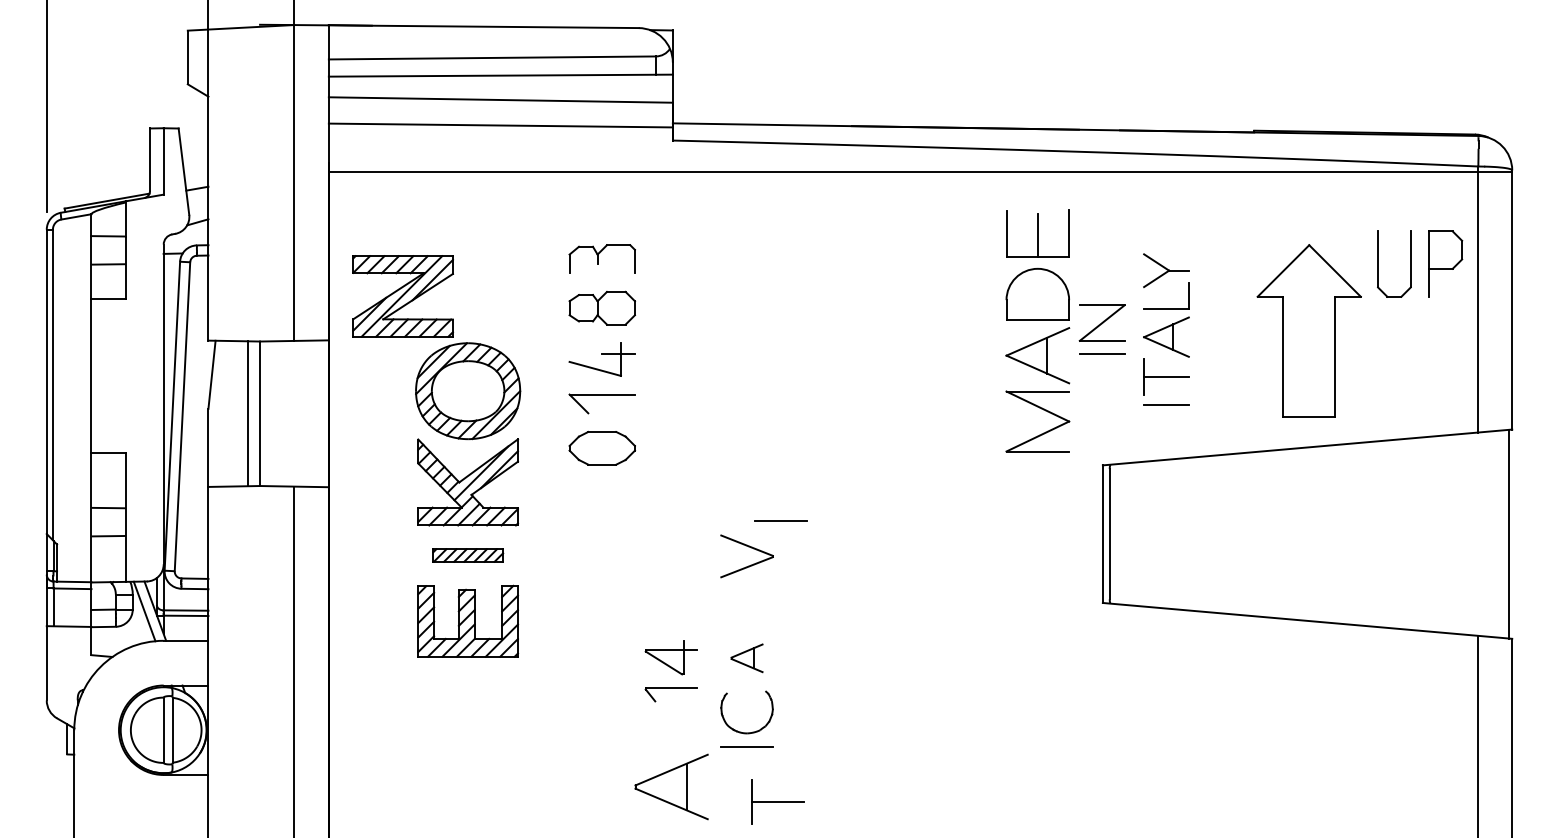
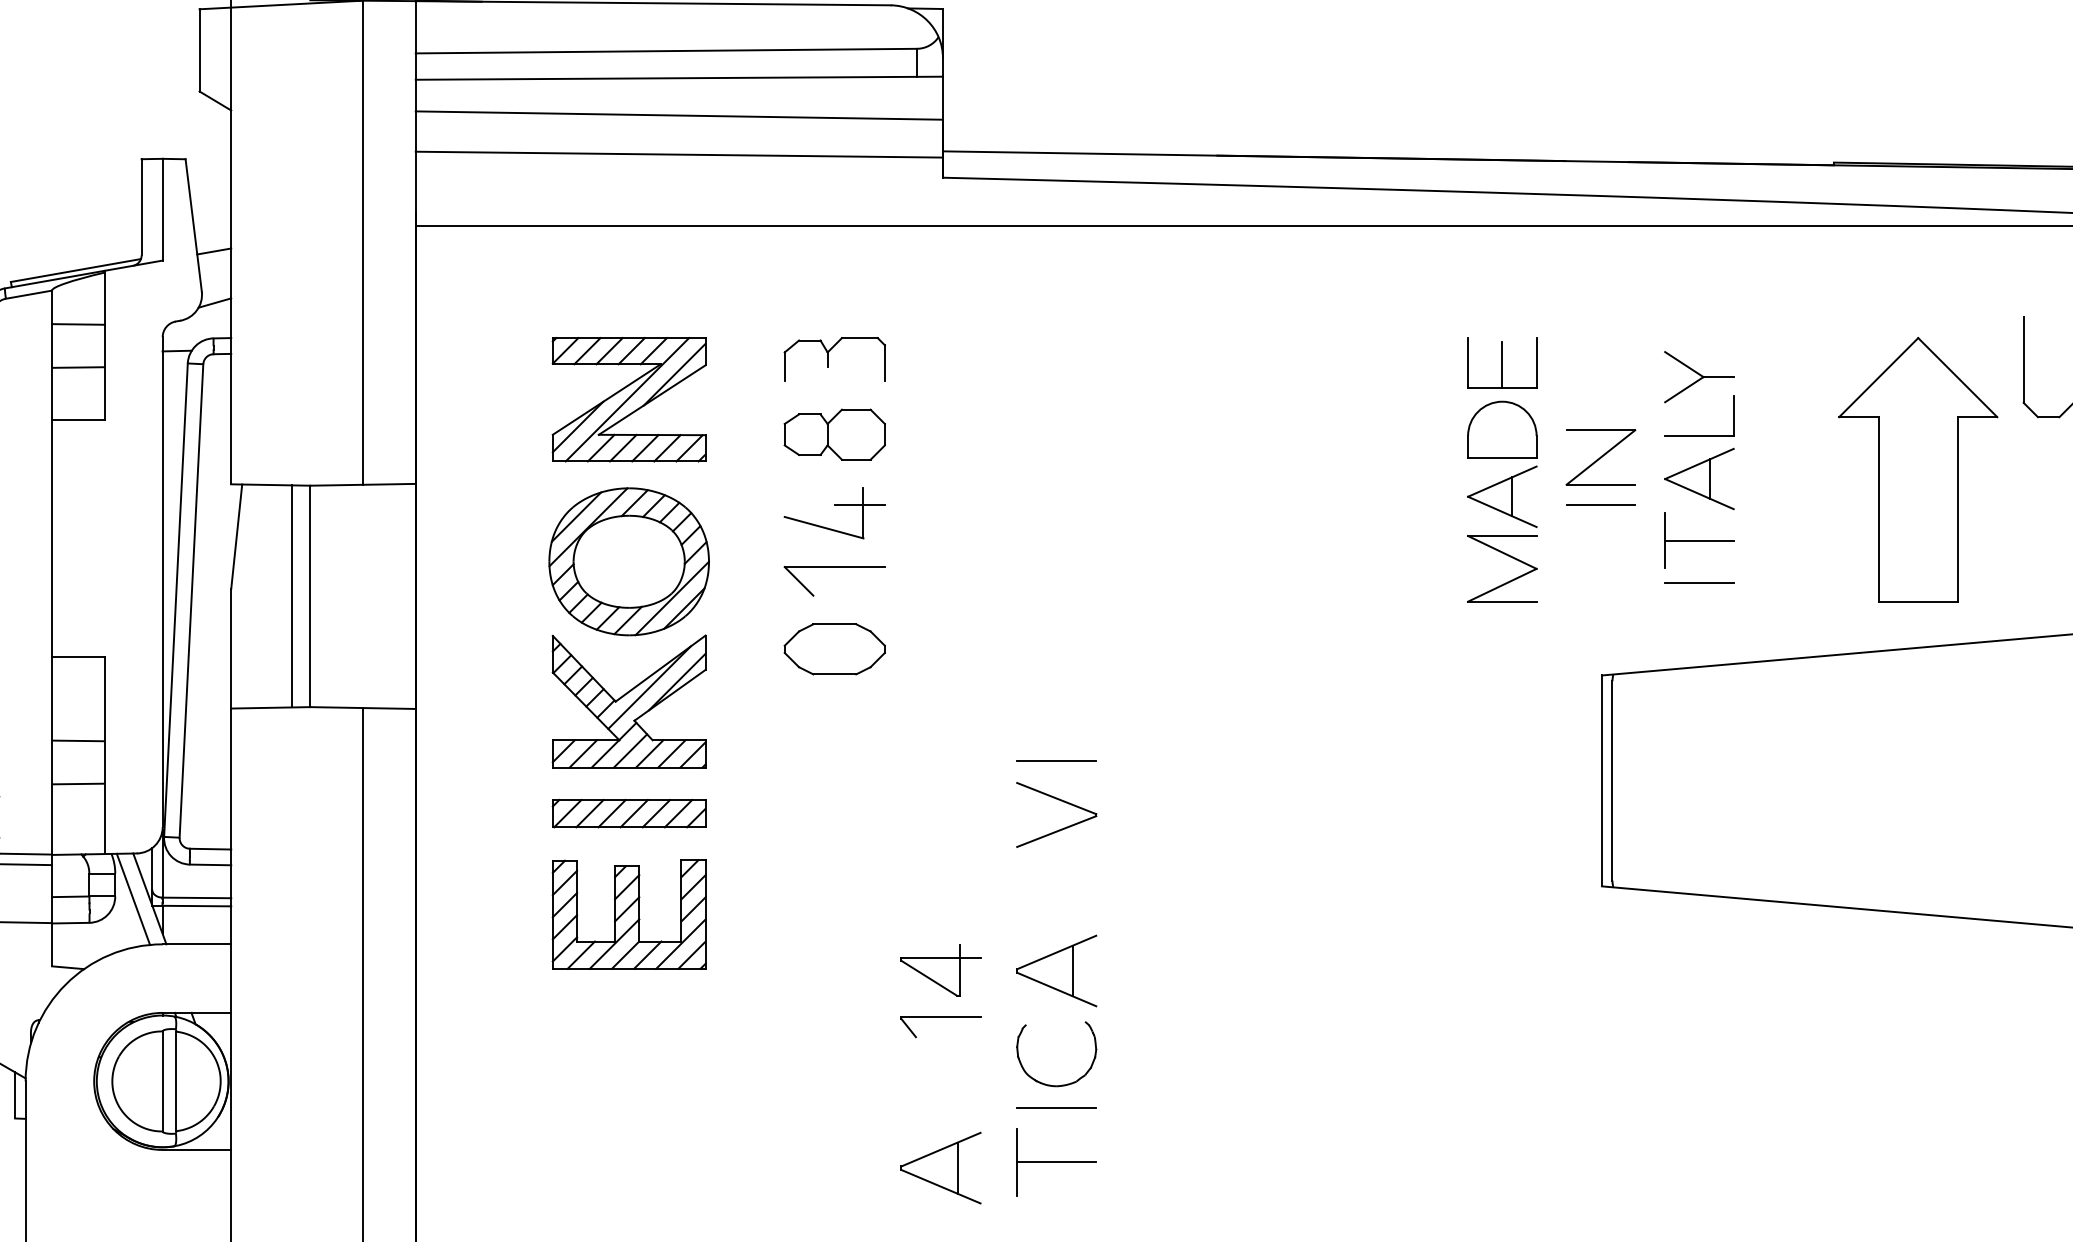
part: (402, 296) -> (628, 399), moved
part: (1037, 331) -> (1501, 470), size x0.71
line: (780, 520) -> (1055, 759), moved
part: (468, 555) -> (629, 813), size x1.43
part: (746, 658) -> (1055, 971), size x1.67
part: (671, 786) -> (940, 1167), size x0.71
part: (777, 801) -> (1055, 1161), moved

